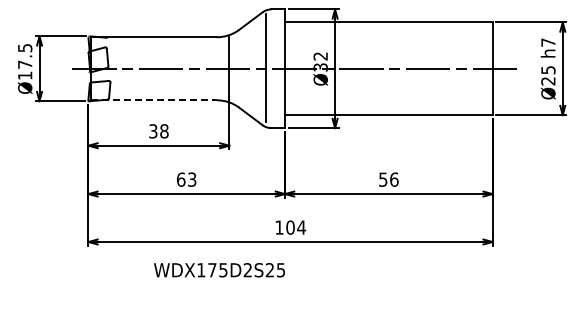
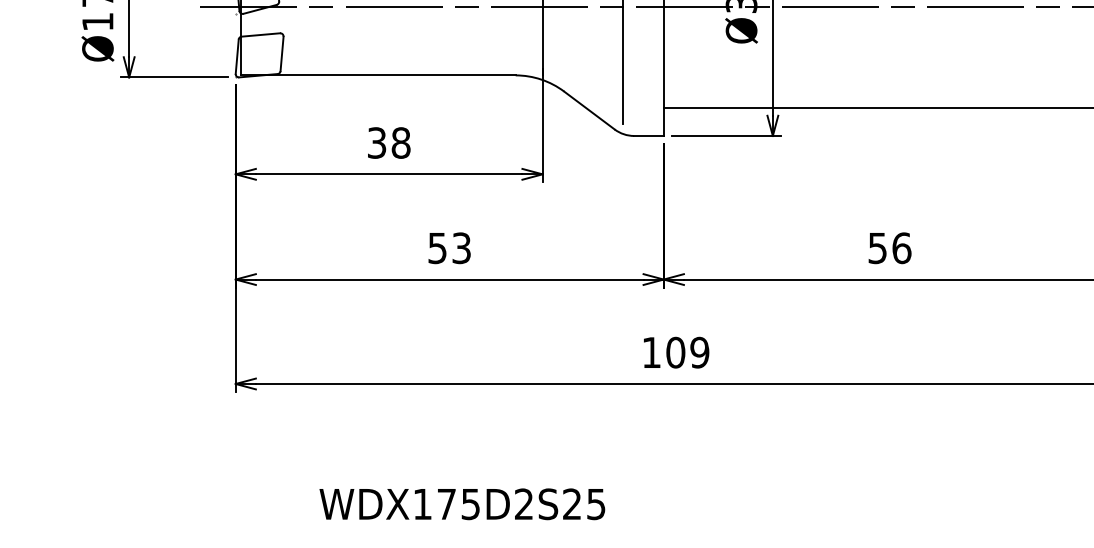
line: (154, 100) -> (379, 75), dashed -> solid
text: (181, 179) -> (438, 247), 63 -> 53
text: (301, 227) -> (699, 352), 104 -> 109
text: (219, 270) -> (462, 504), moved

